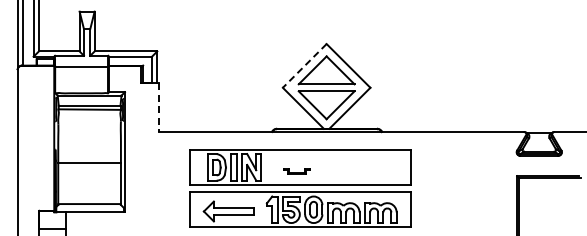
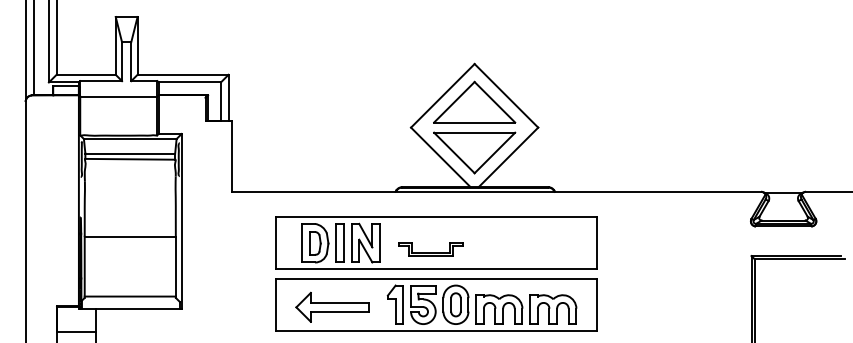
line: (304, 65) -> (442, 95), dashed -> solid
line: (159, 108) -> (231, 157), dashed -> solid
part: (296, 171) -> (430, 249), size x1.67

